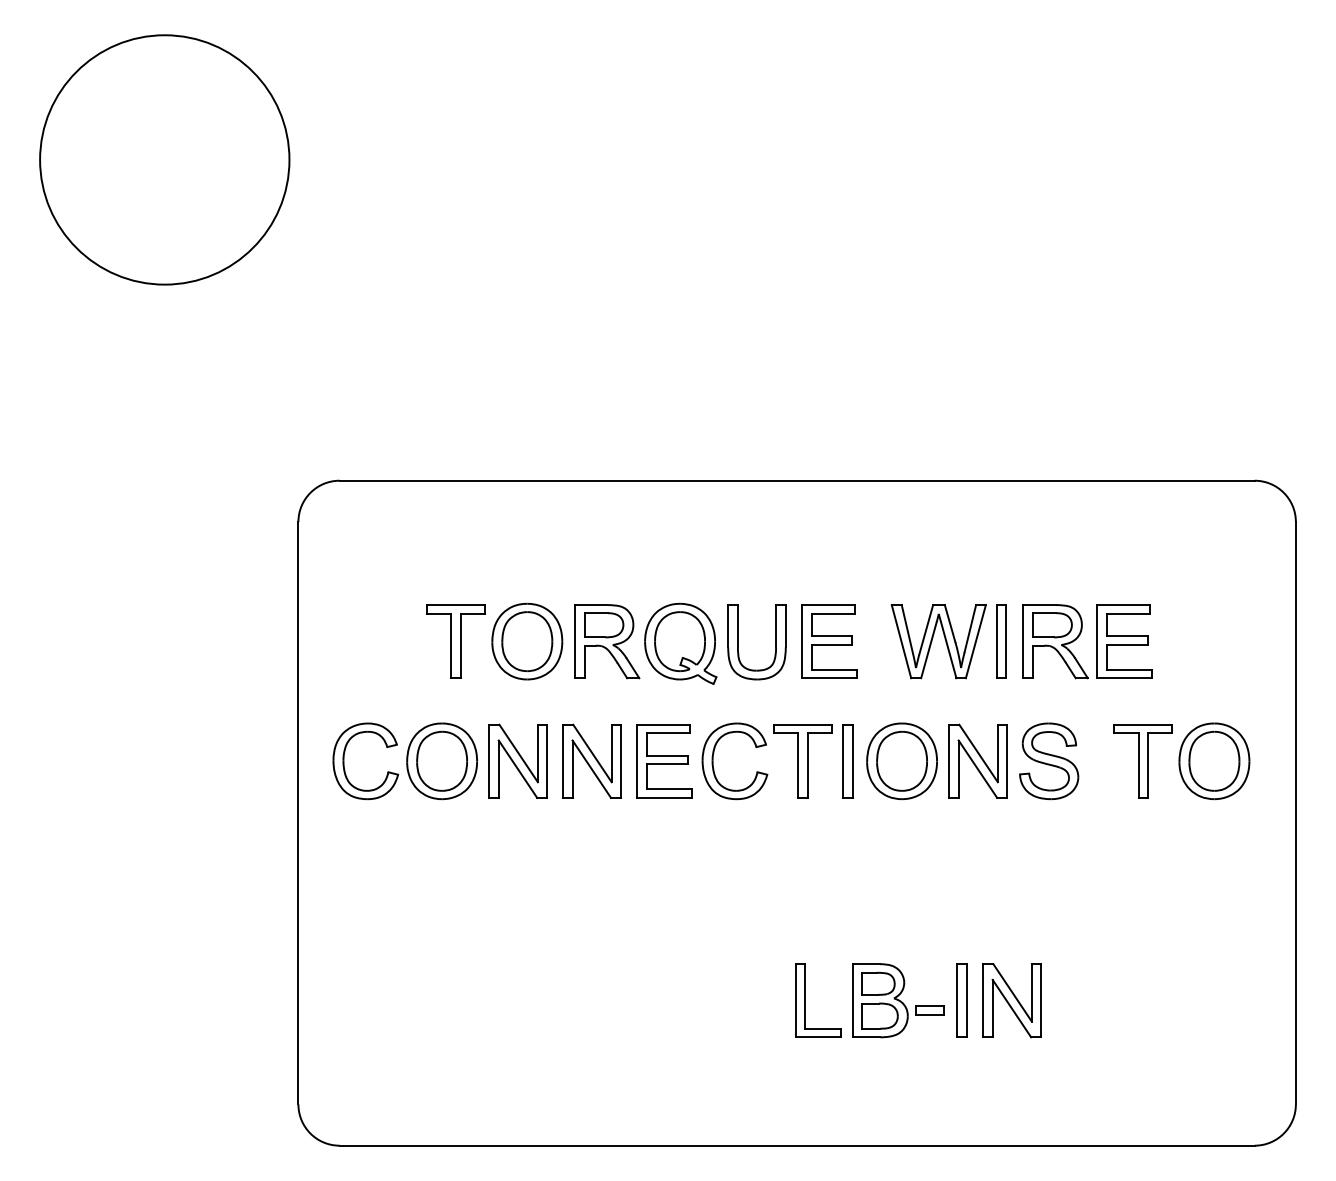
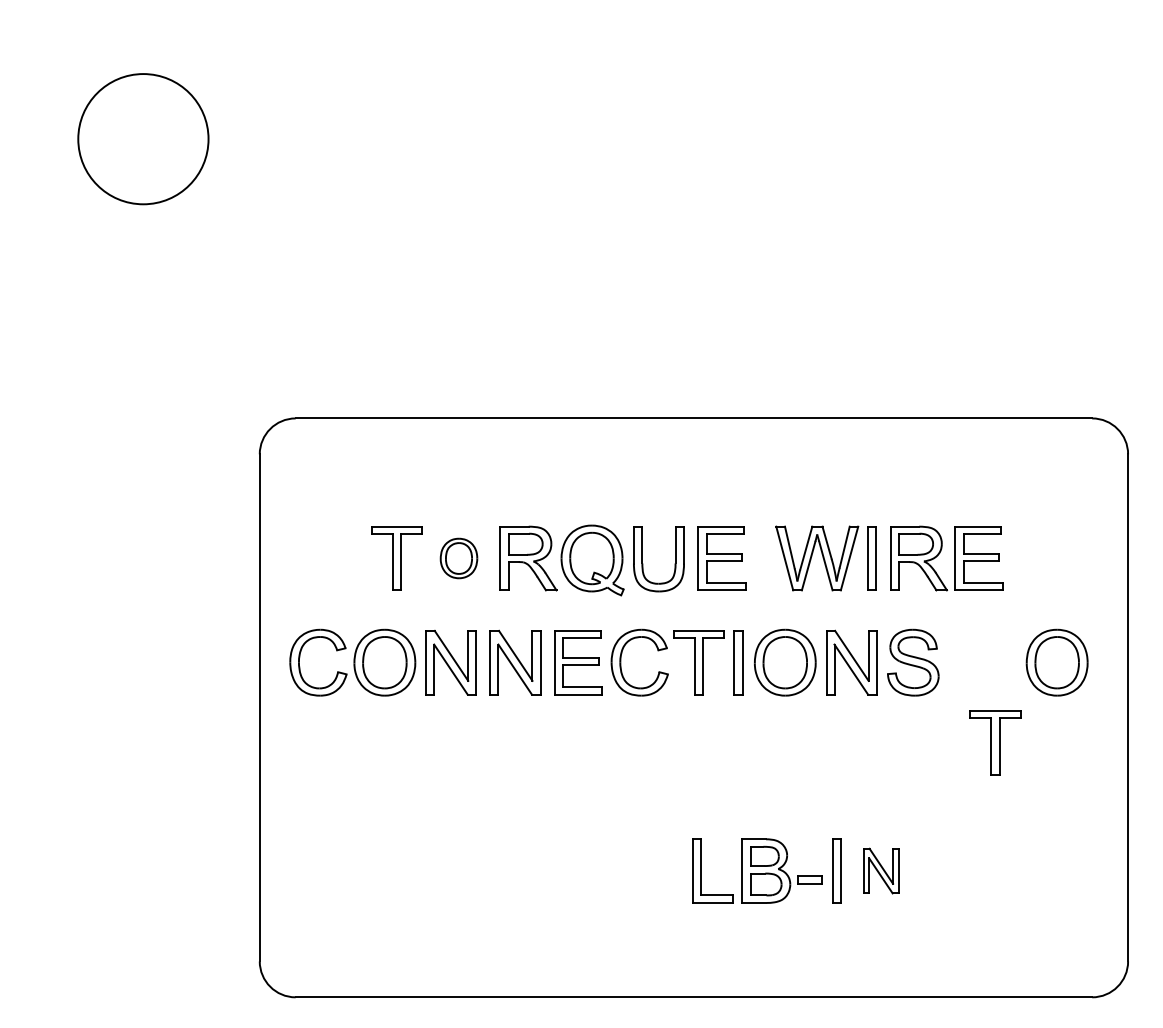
circle: (163, 159) -> (142, 138), size x0.6
part: (526, 641) -> (458, 558), size x0.6
part: (1143, 761) -> (995, 742), moved
part: (1011, 1000) -> (880, 870), size x0.7

